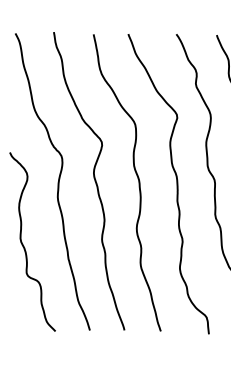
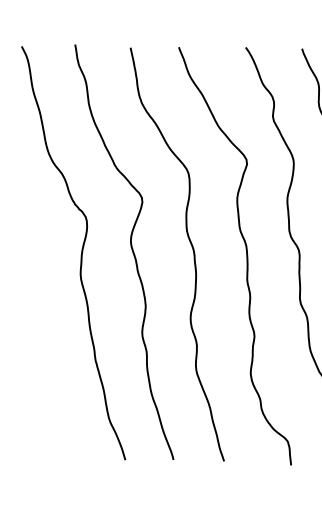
curve: (24, 246) -> (34, 343), removed

